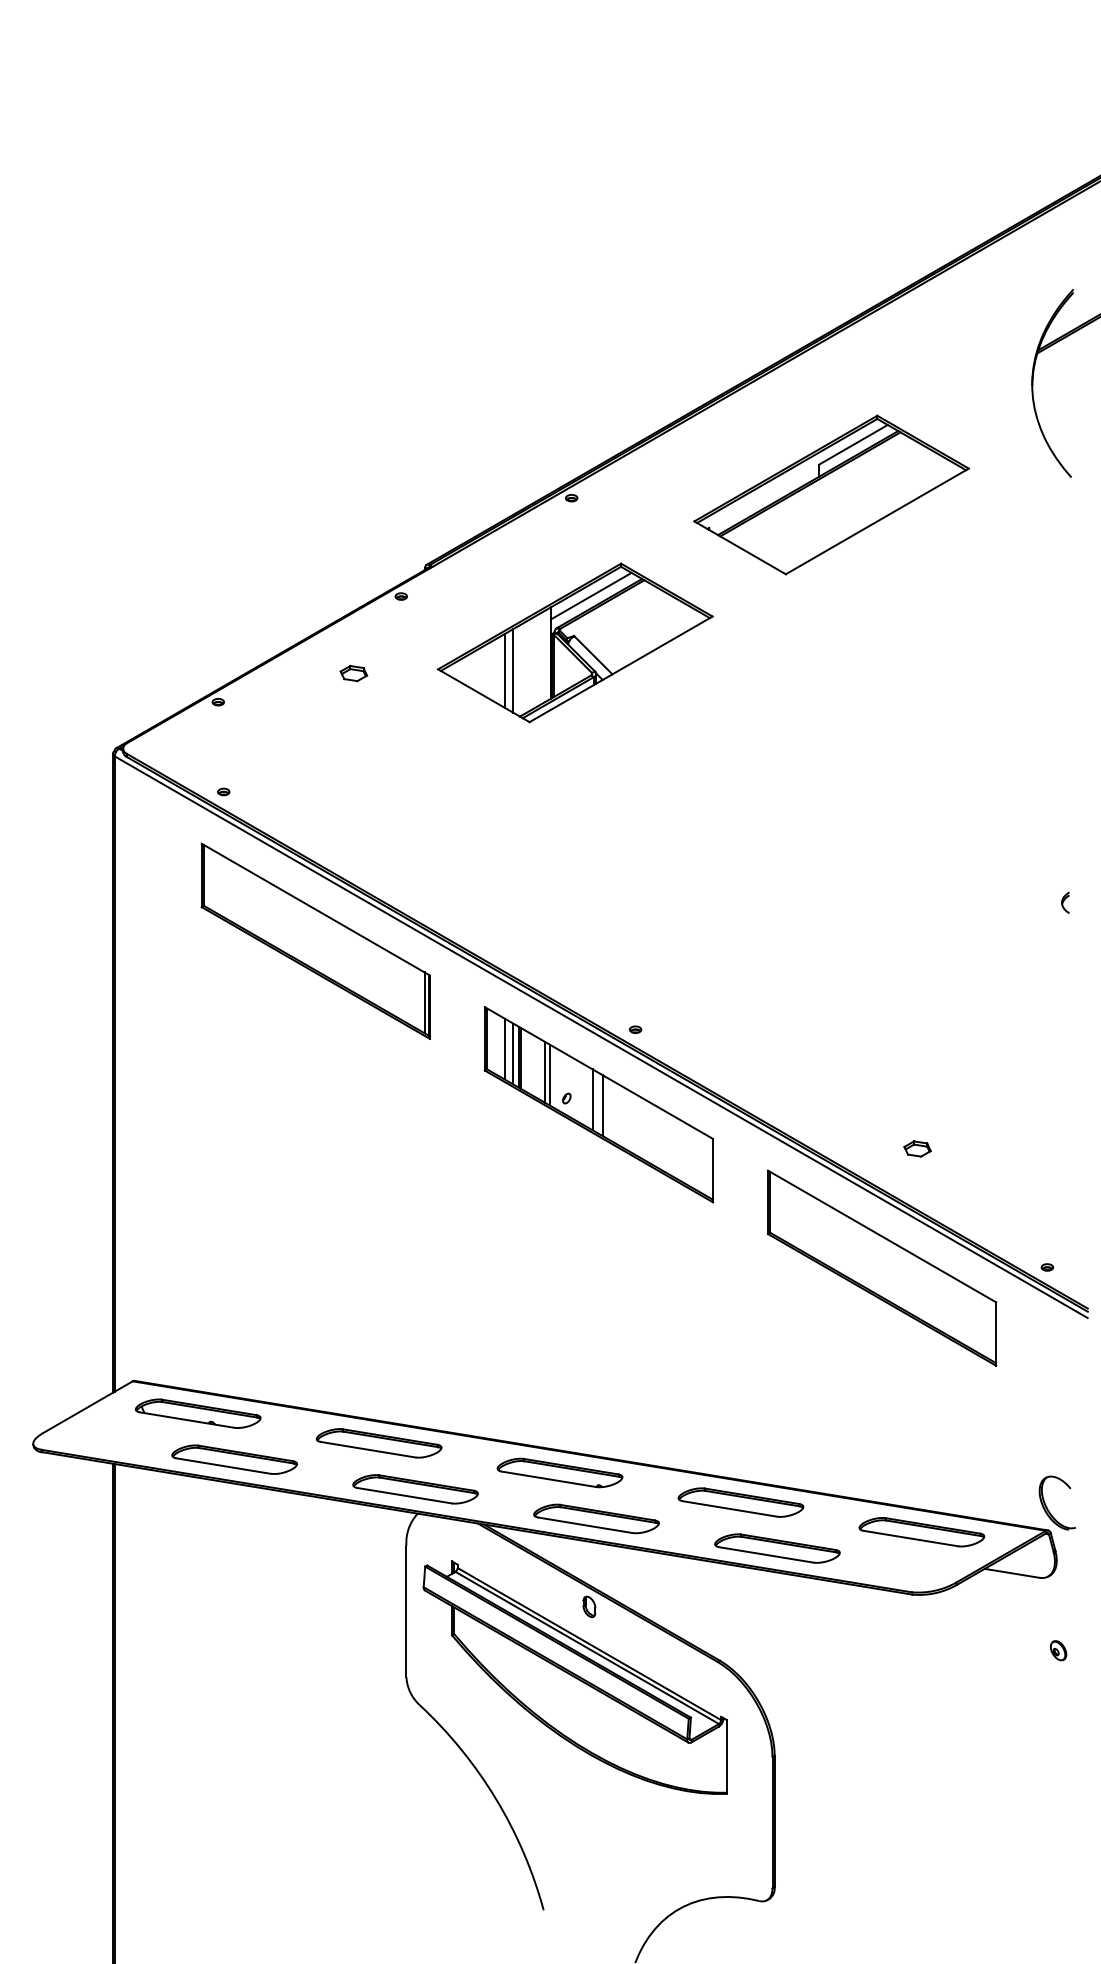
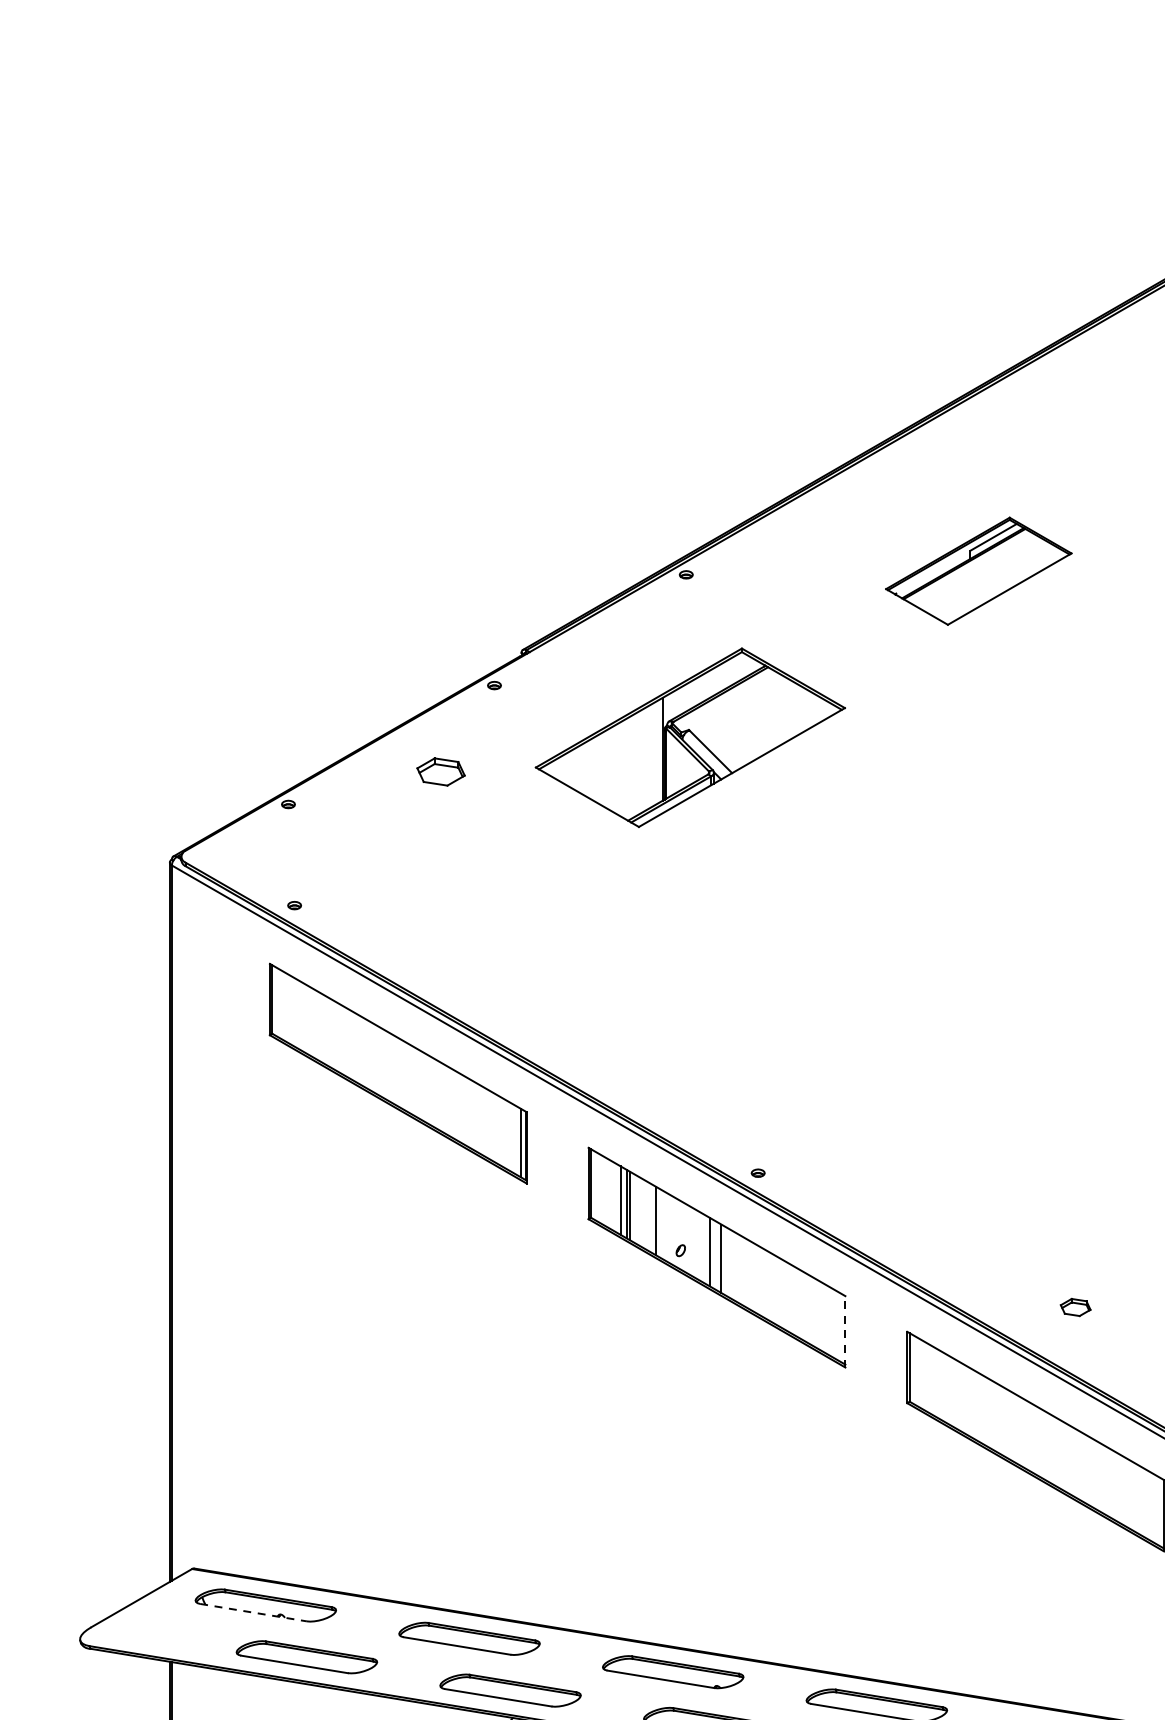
part: (831, 494) -> (978, 570), size x0.6
line: (591, 595) -> (708, 684), removed
line: (504, 670) -> (610, 768), removed
line: (513, 670) -> (620, 768), removed
part: (353, 673) -> (440, 772), size x1.6
line: (504, 1048) -> (610, 1194), removed
line: (549, 1074) -> (661, 1223), removed
line: (713, 1170) -> (845, 1331), solid -> dashed
line: (187, 1420) -> (253, 1613), solid -> dashed

